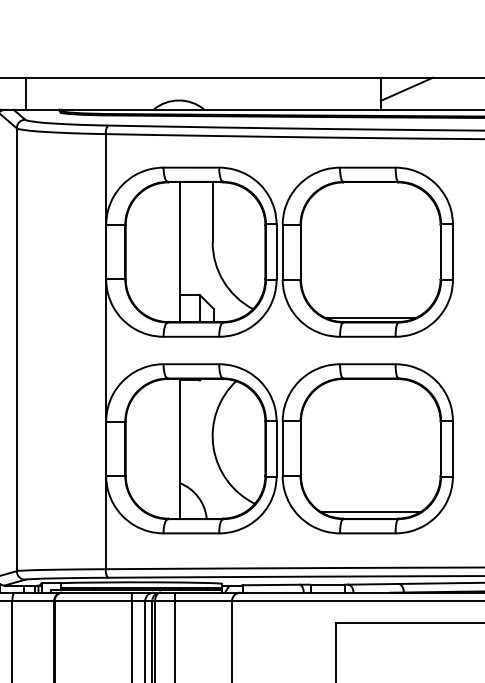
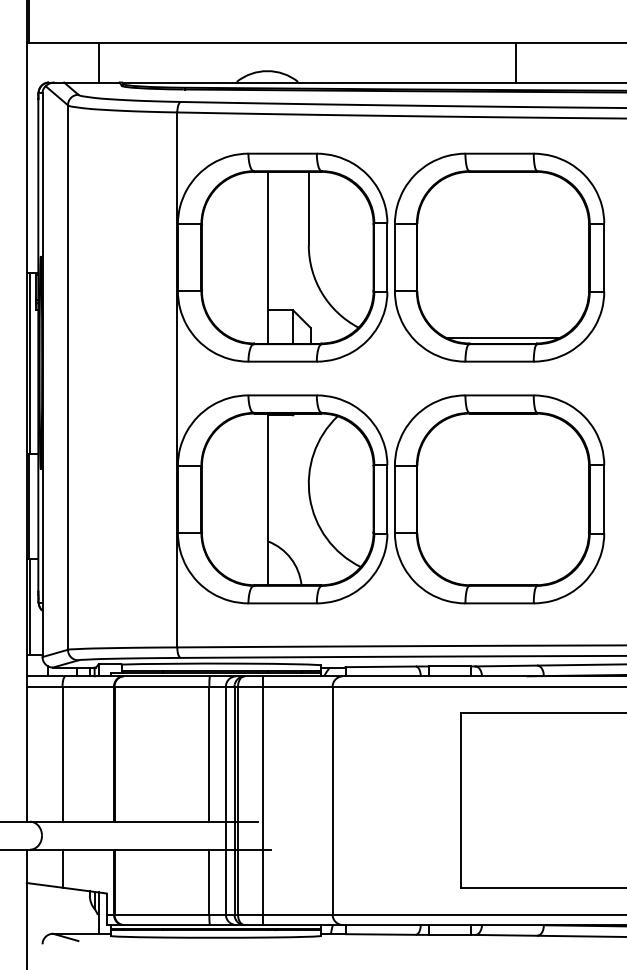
line: (406, 89) -> (547, 57), removed
line: (26, 93) -> (99, 62), moved
line: (370, 511) -> (502, 576), removed

